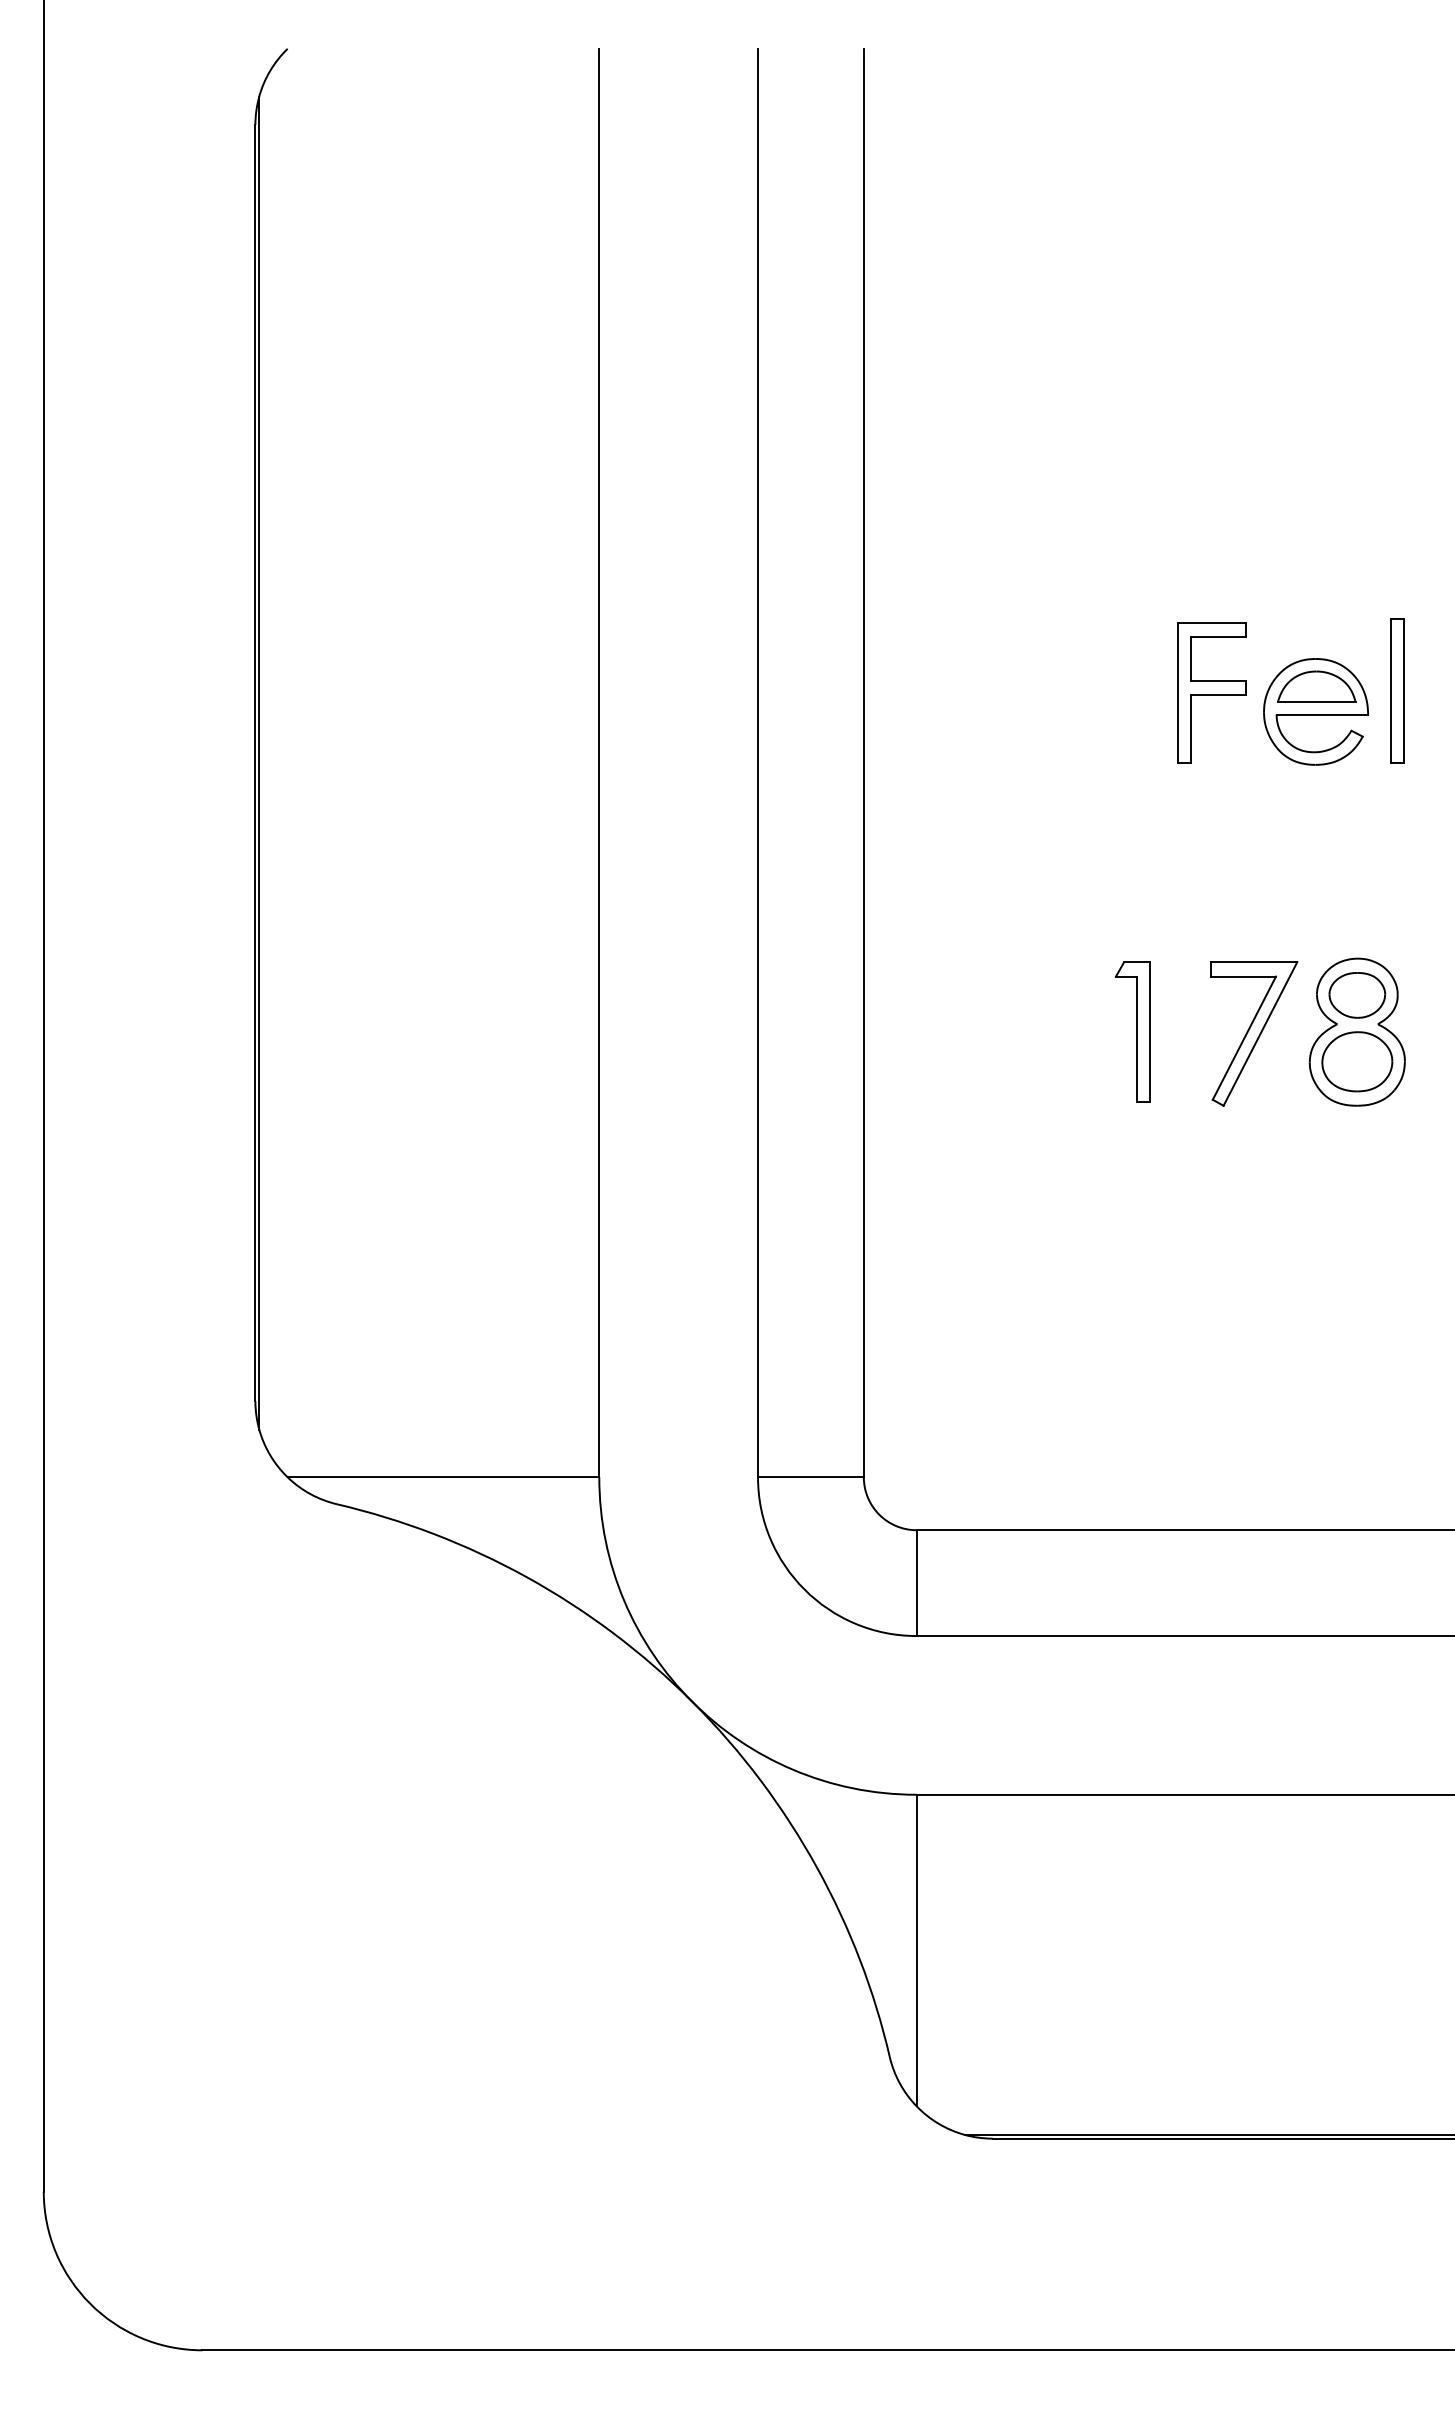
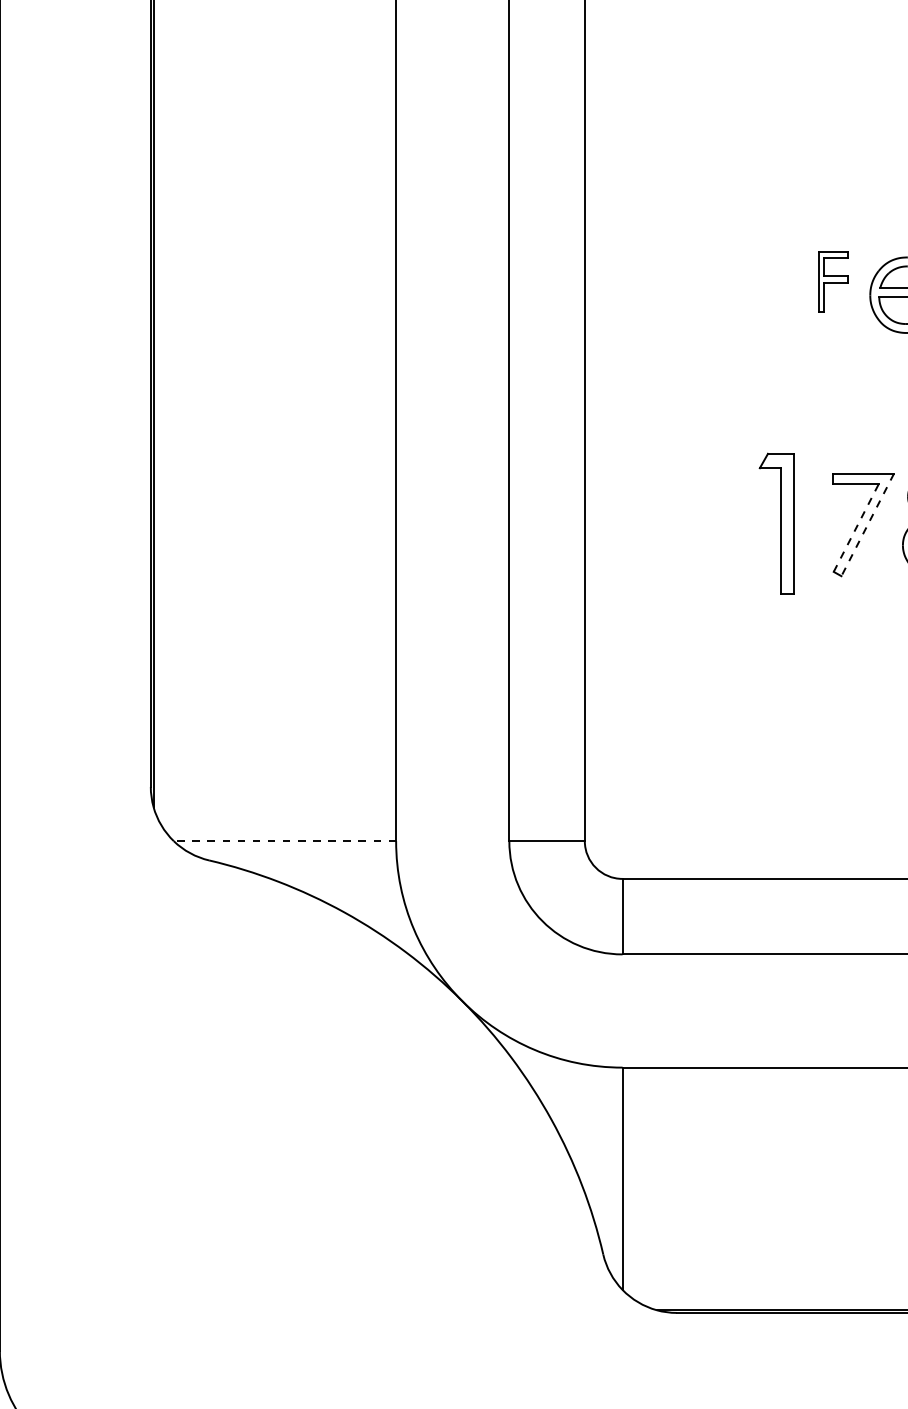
part: (1211, 692) -> (832, 281), size x0.6
part: (1132, 1031) -> (776, 523), size x1.4
line: (1260, 1034) -> (867, 525), solid -> dashed
line: (1244, 1037) -> (856, 527), solid -> dashed
line: (443, 1477) -> (285, 841), solid -> dashed

